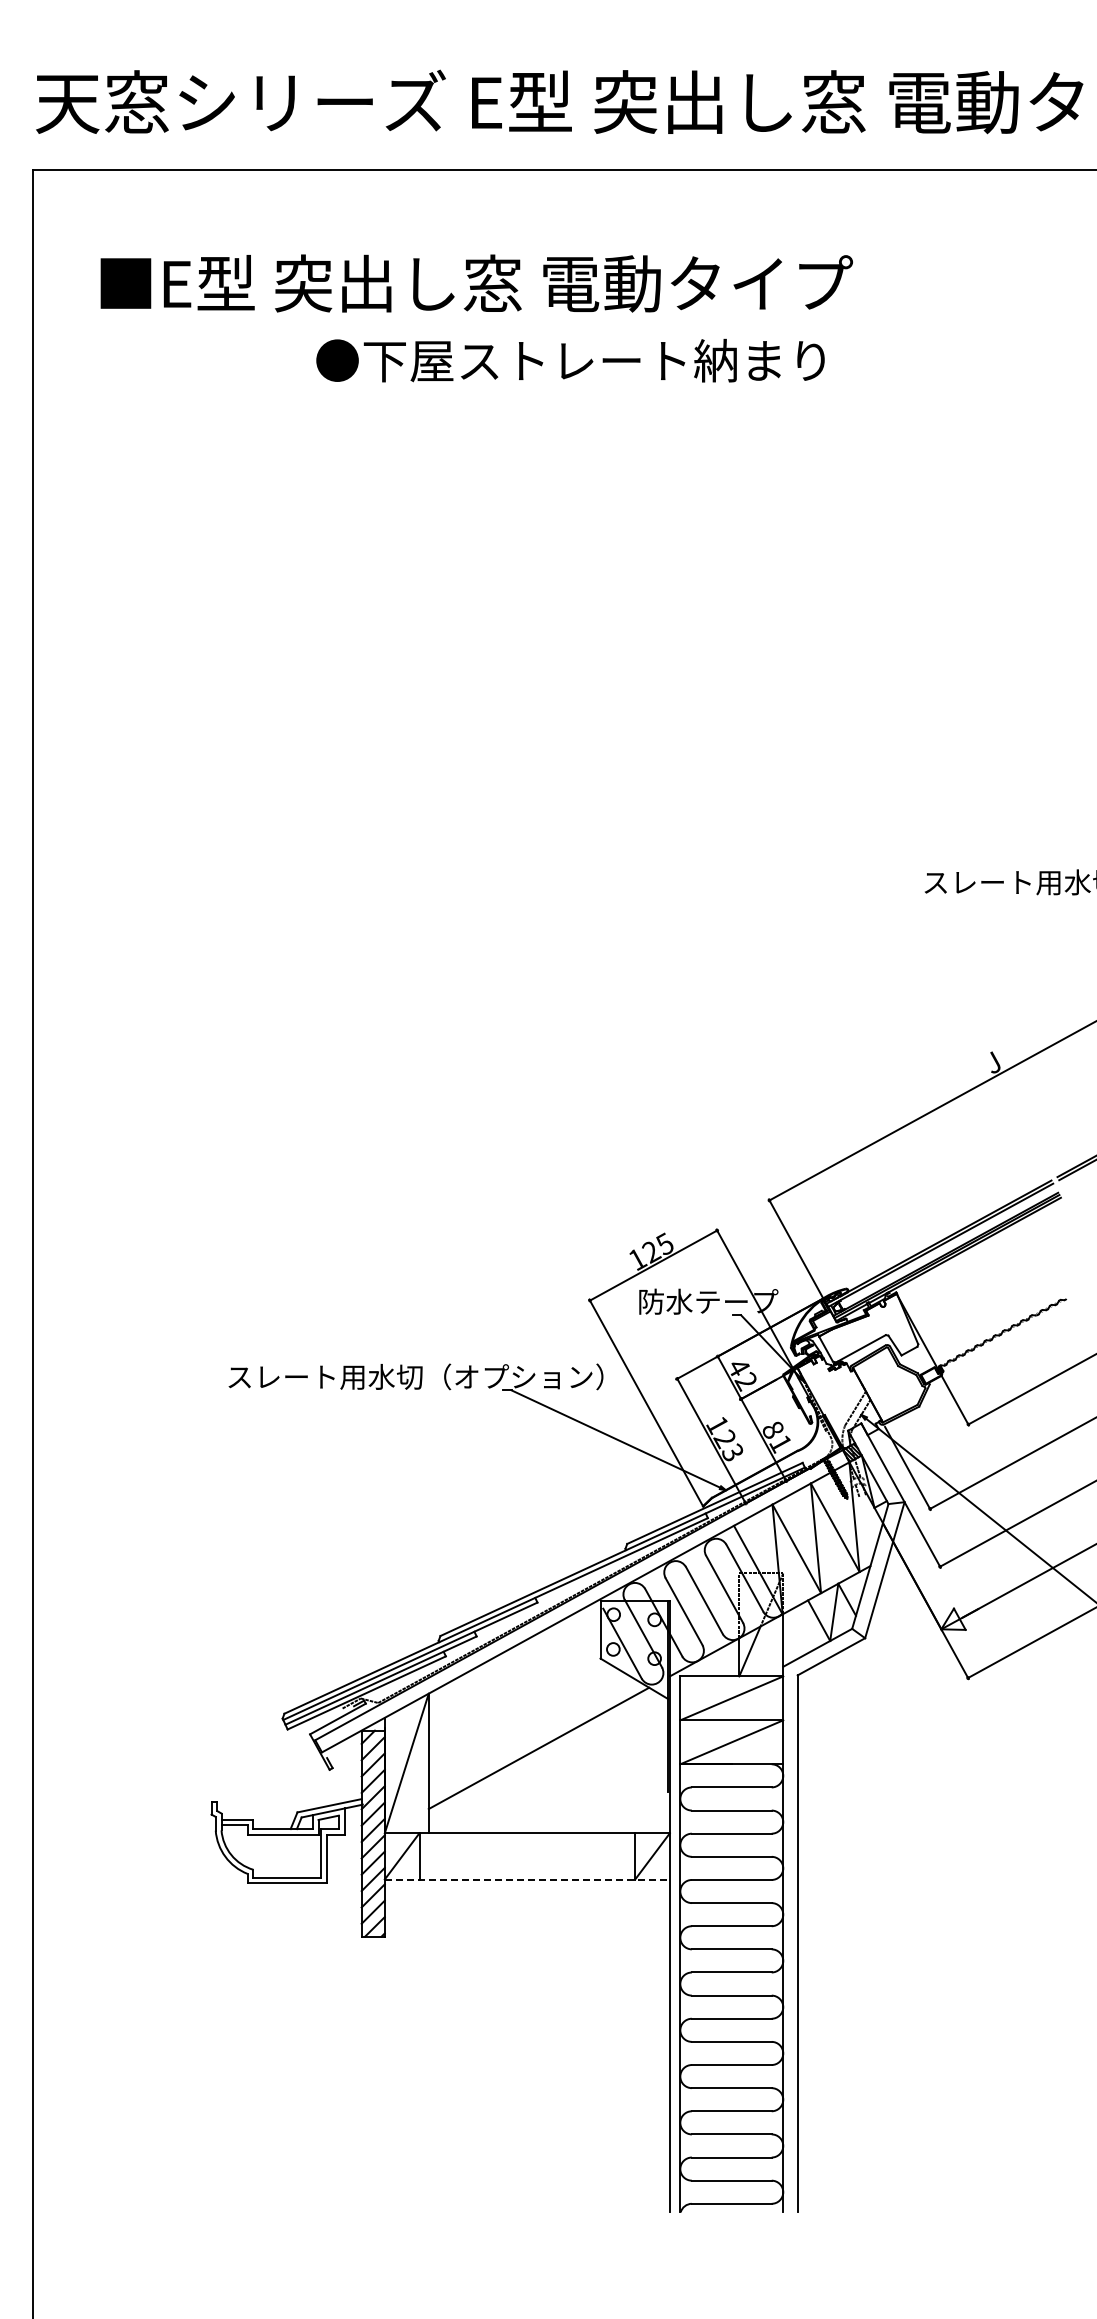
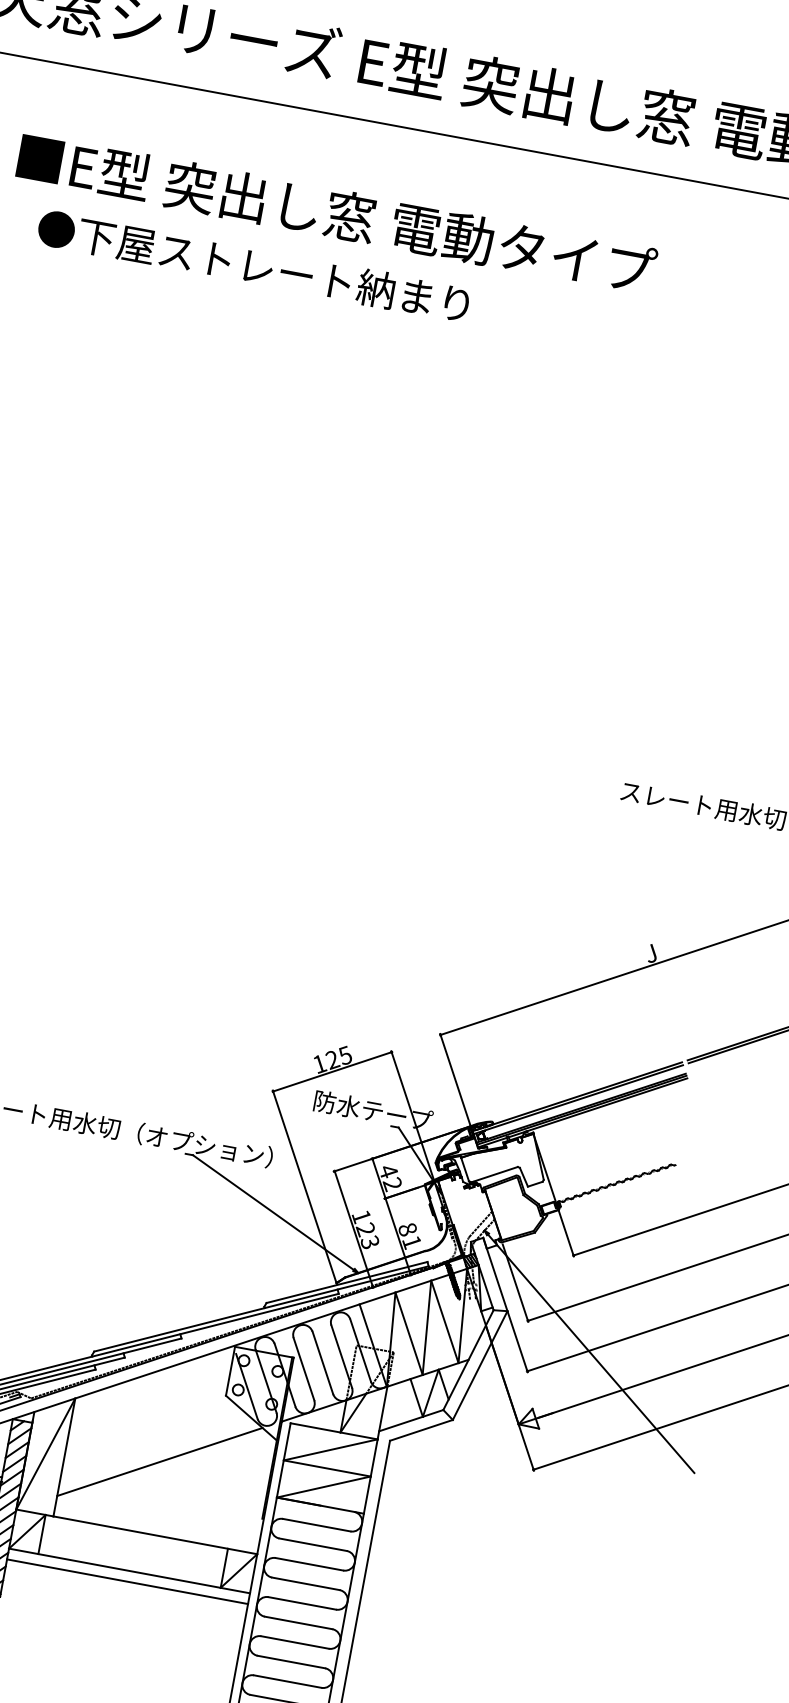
text: (570, 360) -> (253, 265), moved
line: (527, 1879) -> (129, 1570), dashed -> solid
line: (526, 1892) -> (126, 1581), added

